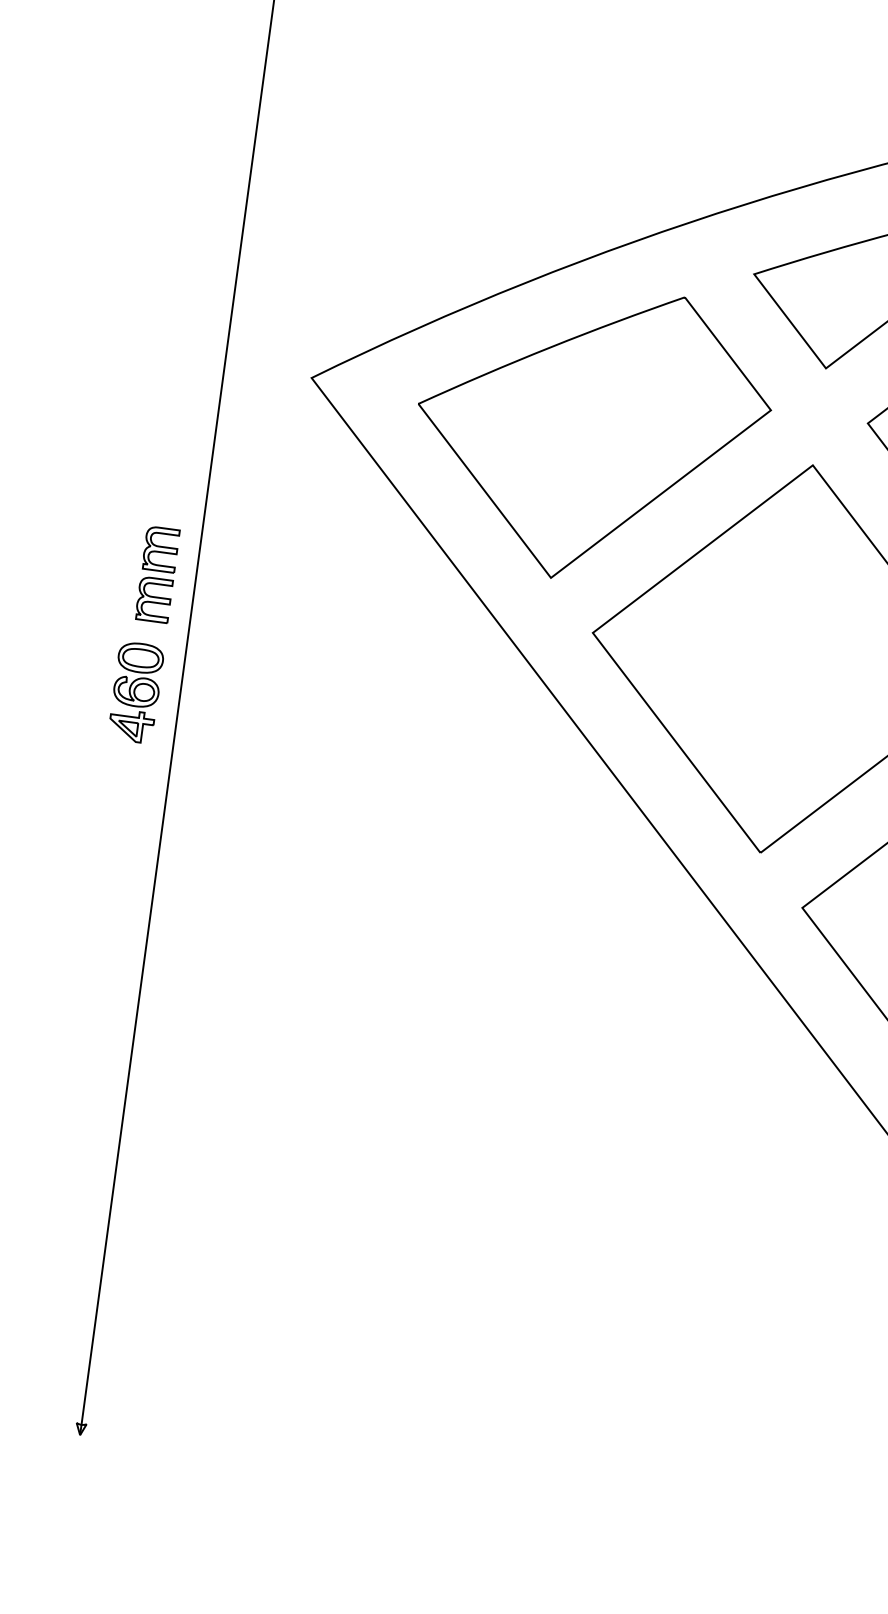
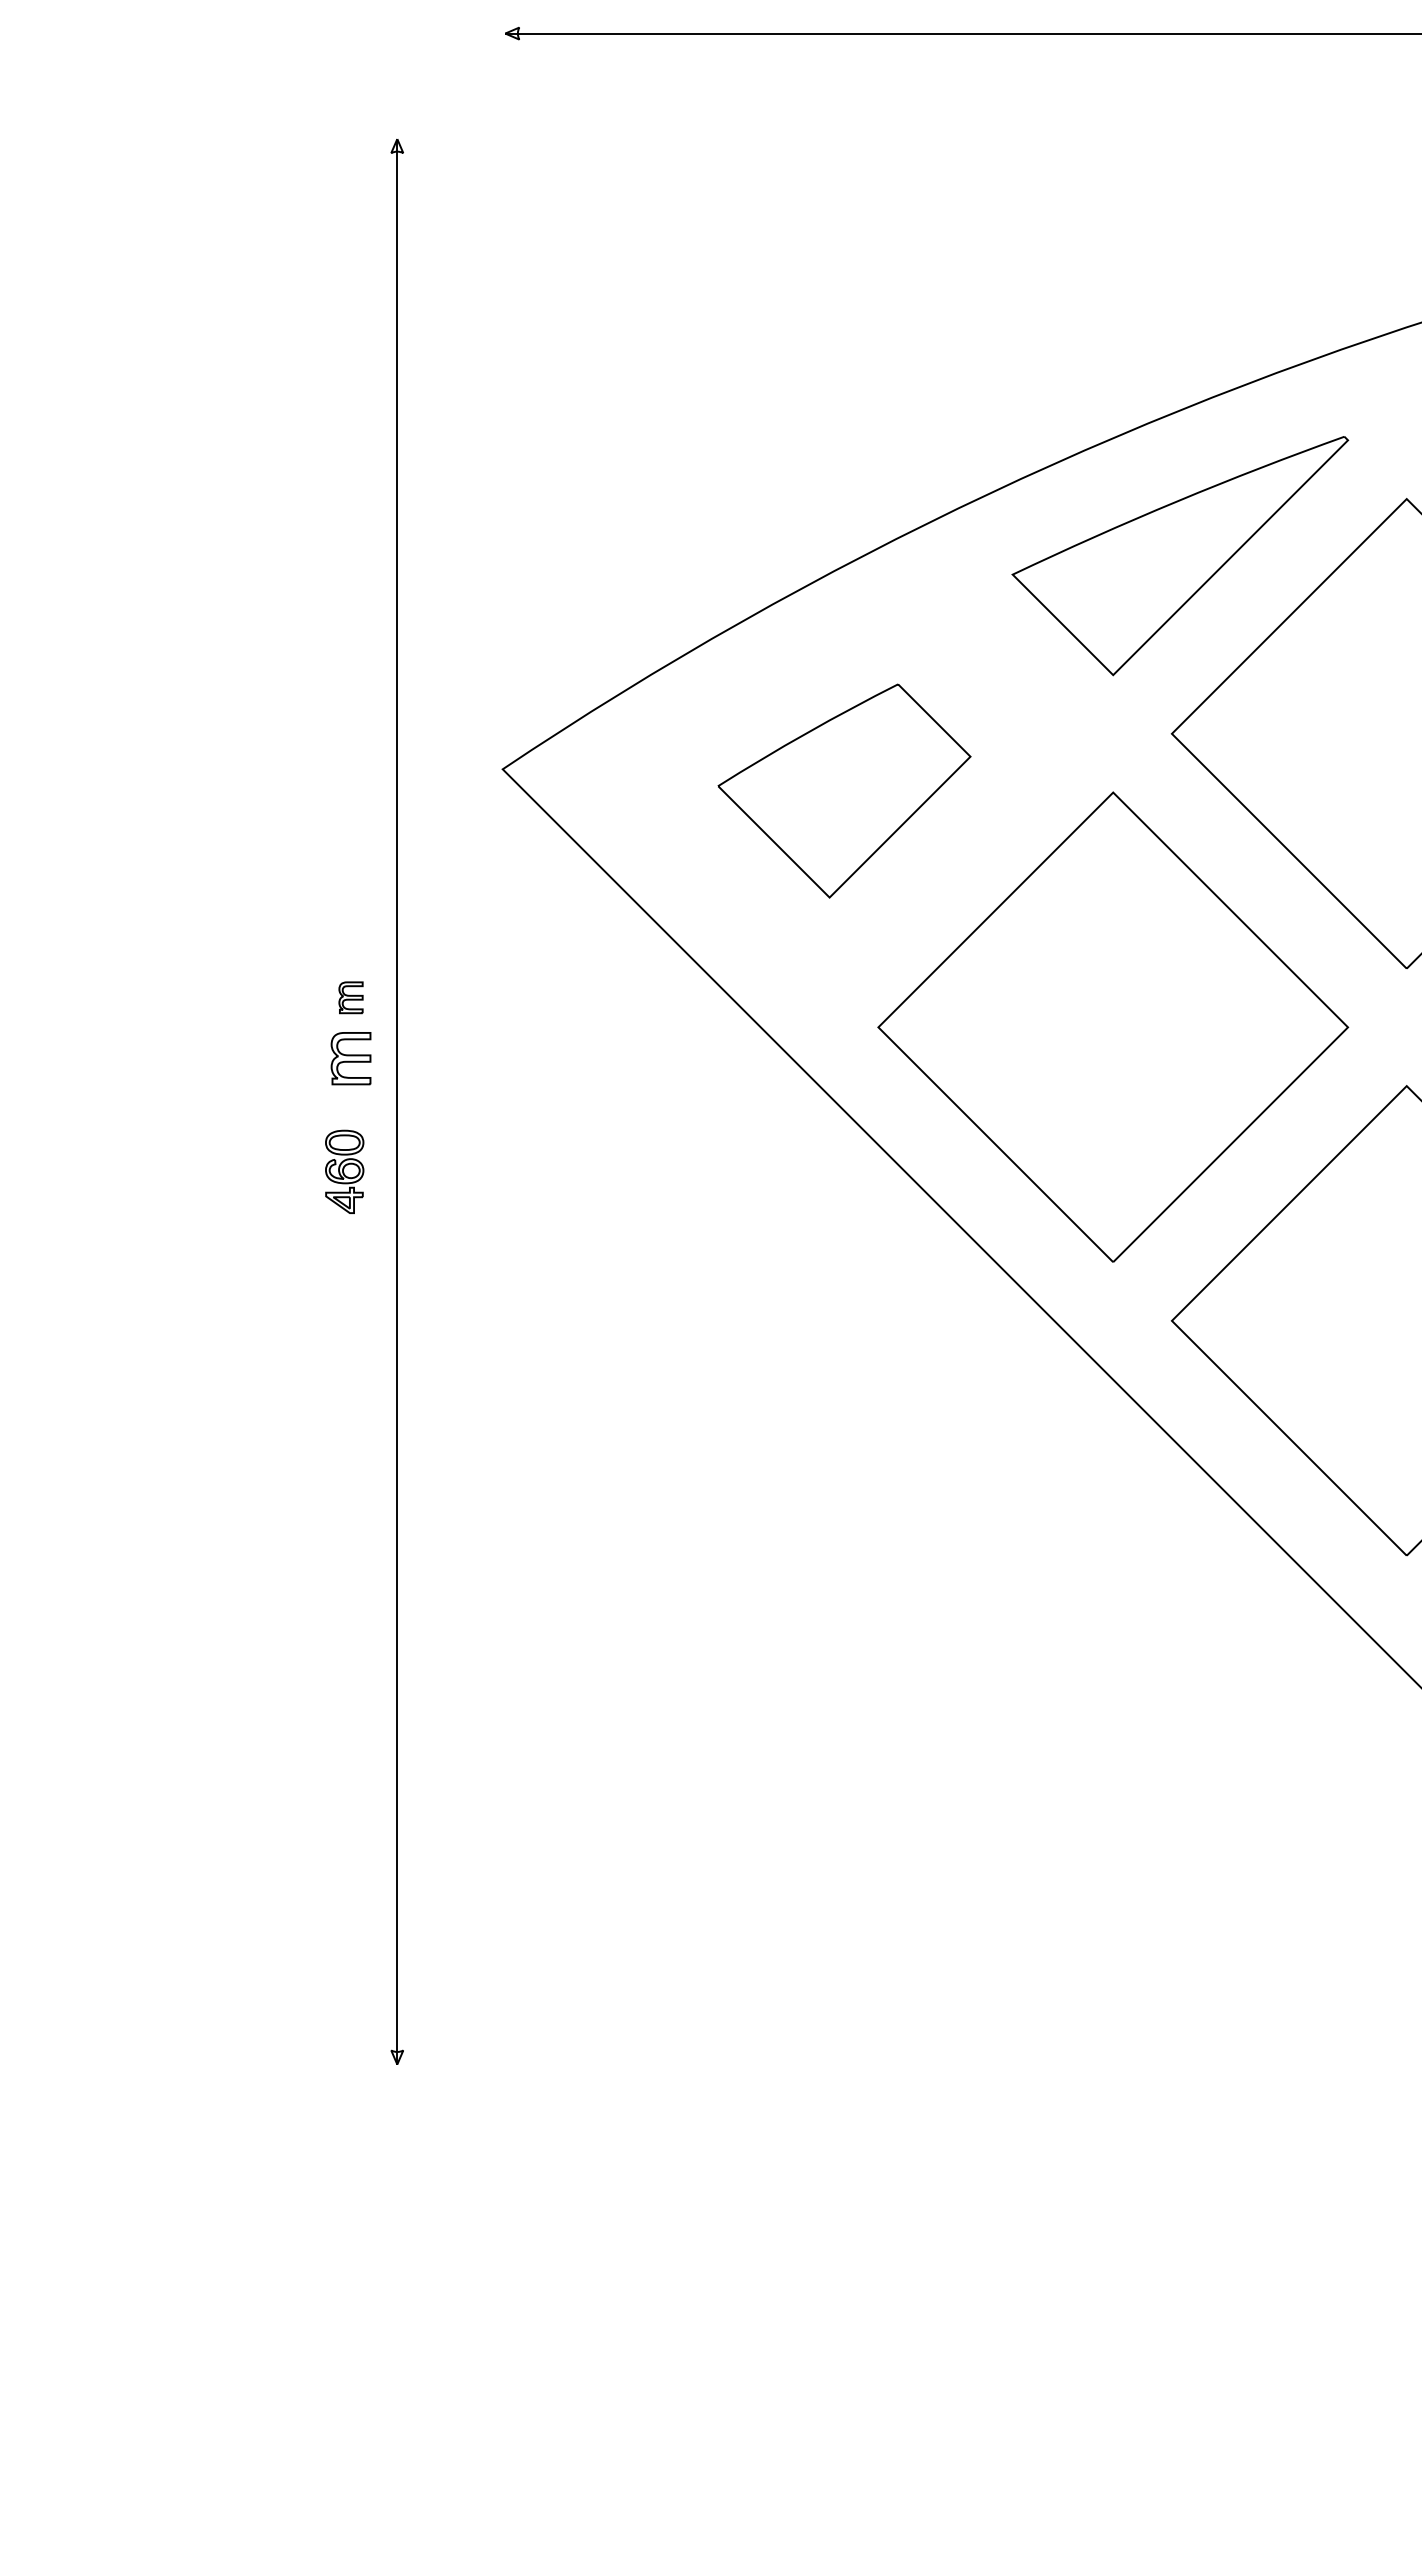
part: (591, 433) -> (844, 790), size x0.6
part: (160, 549) -> (350, 997), size x0.6
part: (136, 692) -> (344, 1171), size x0.7

